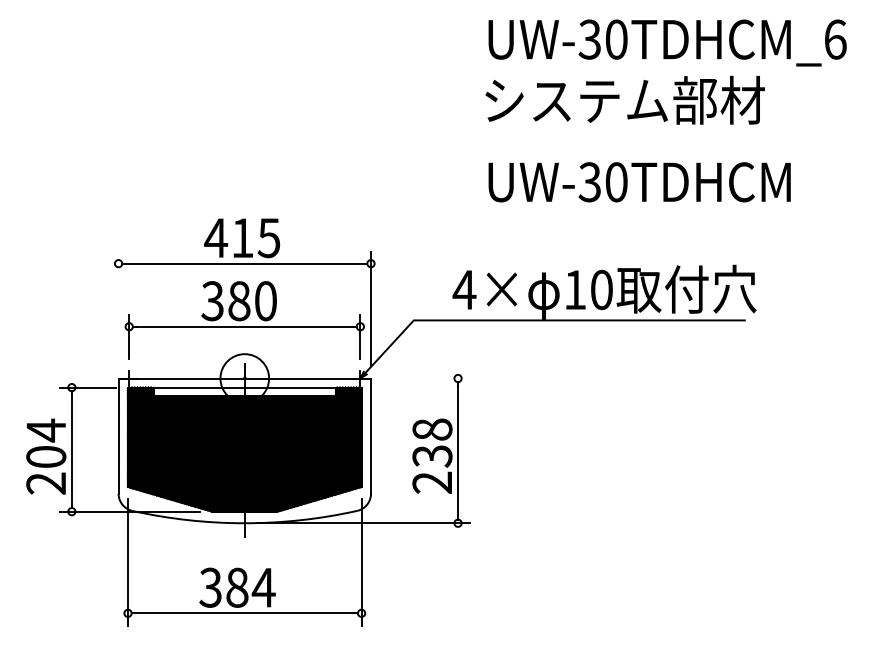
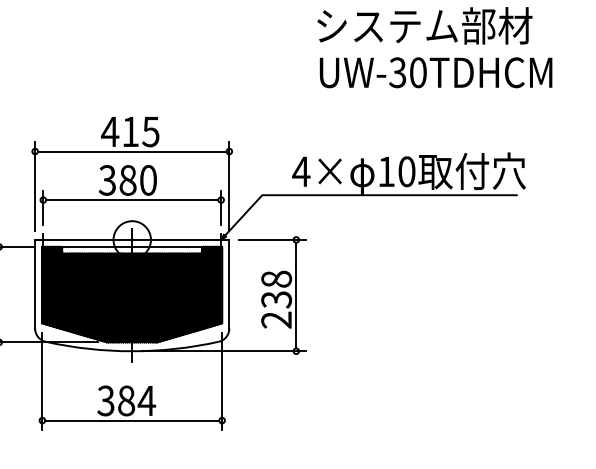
text: (639, 182) -> (435, 72), moved
line: (118, 308) -> (35, 186), added
line: (426, 378) -> (272, 239), added

